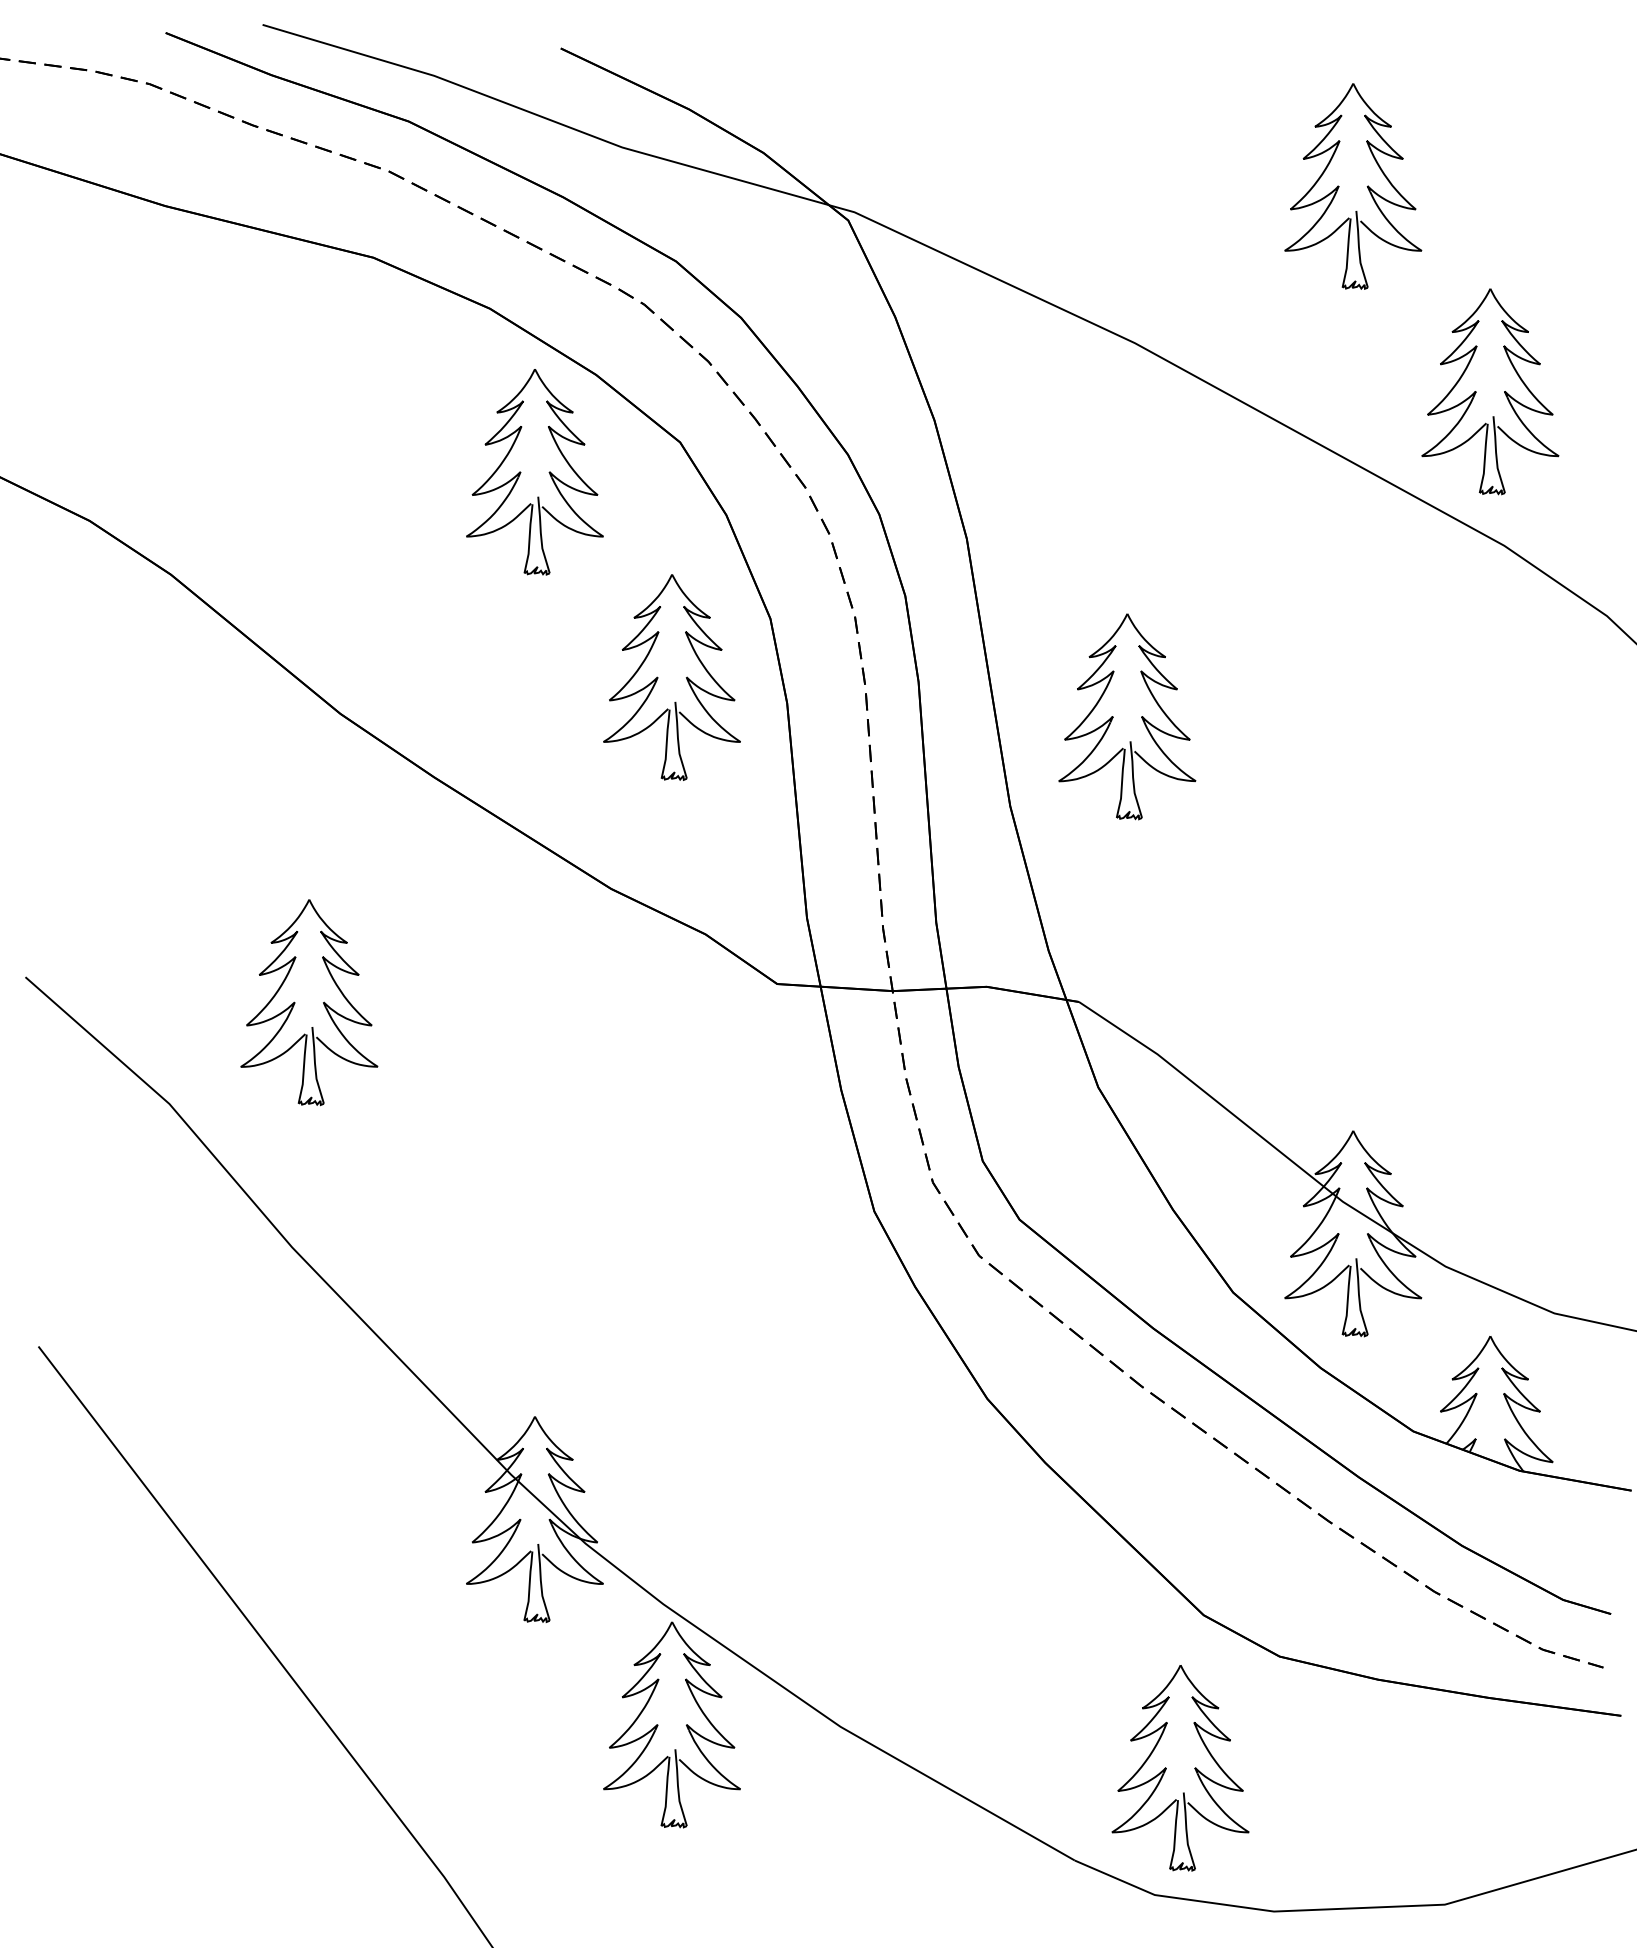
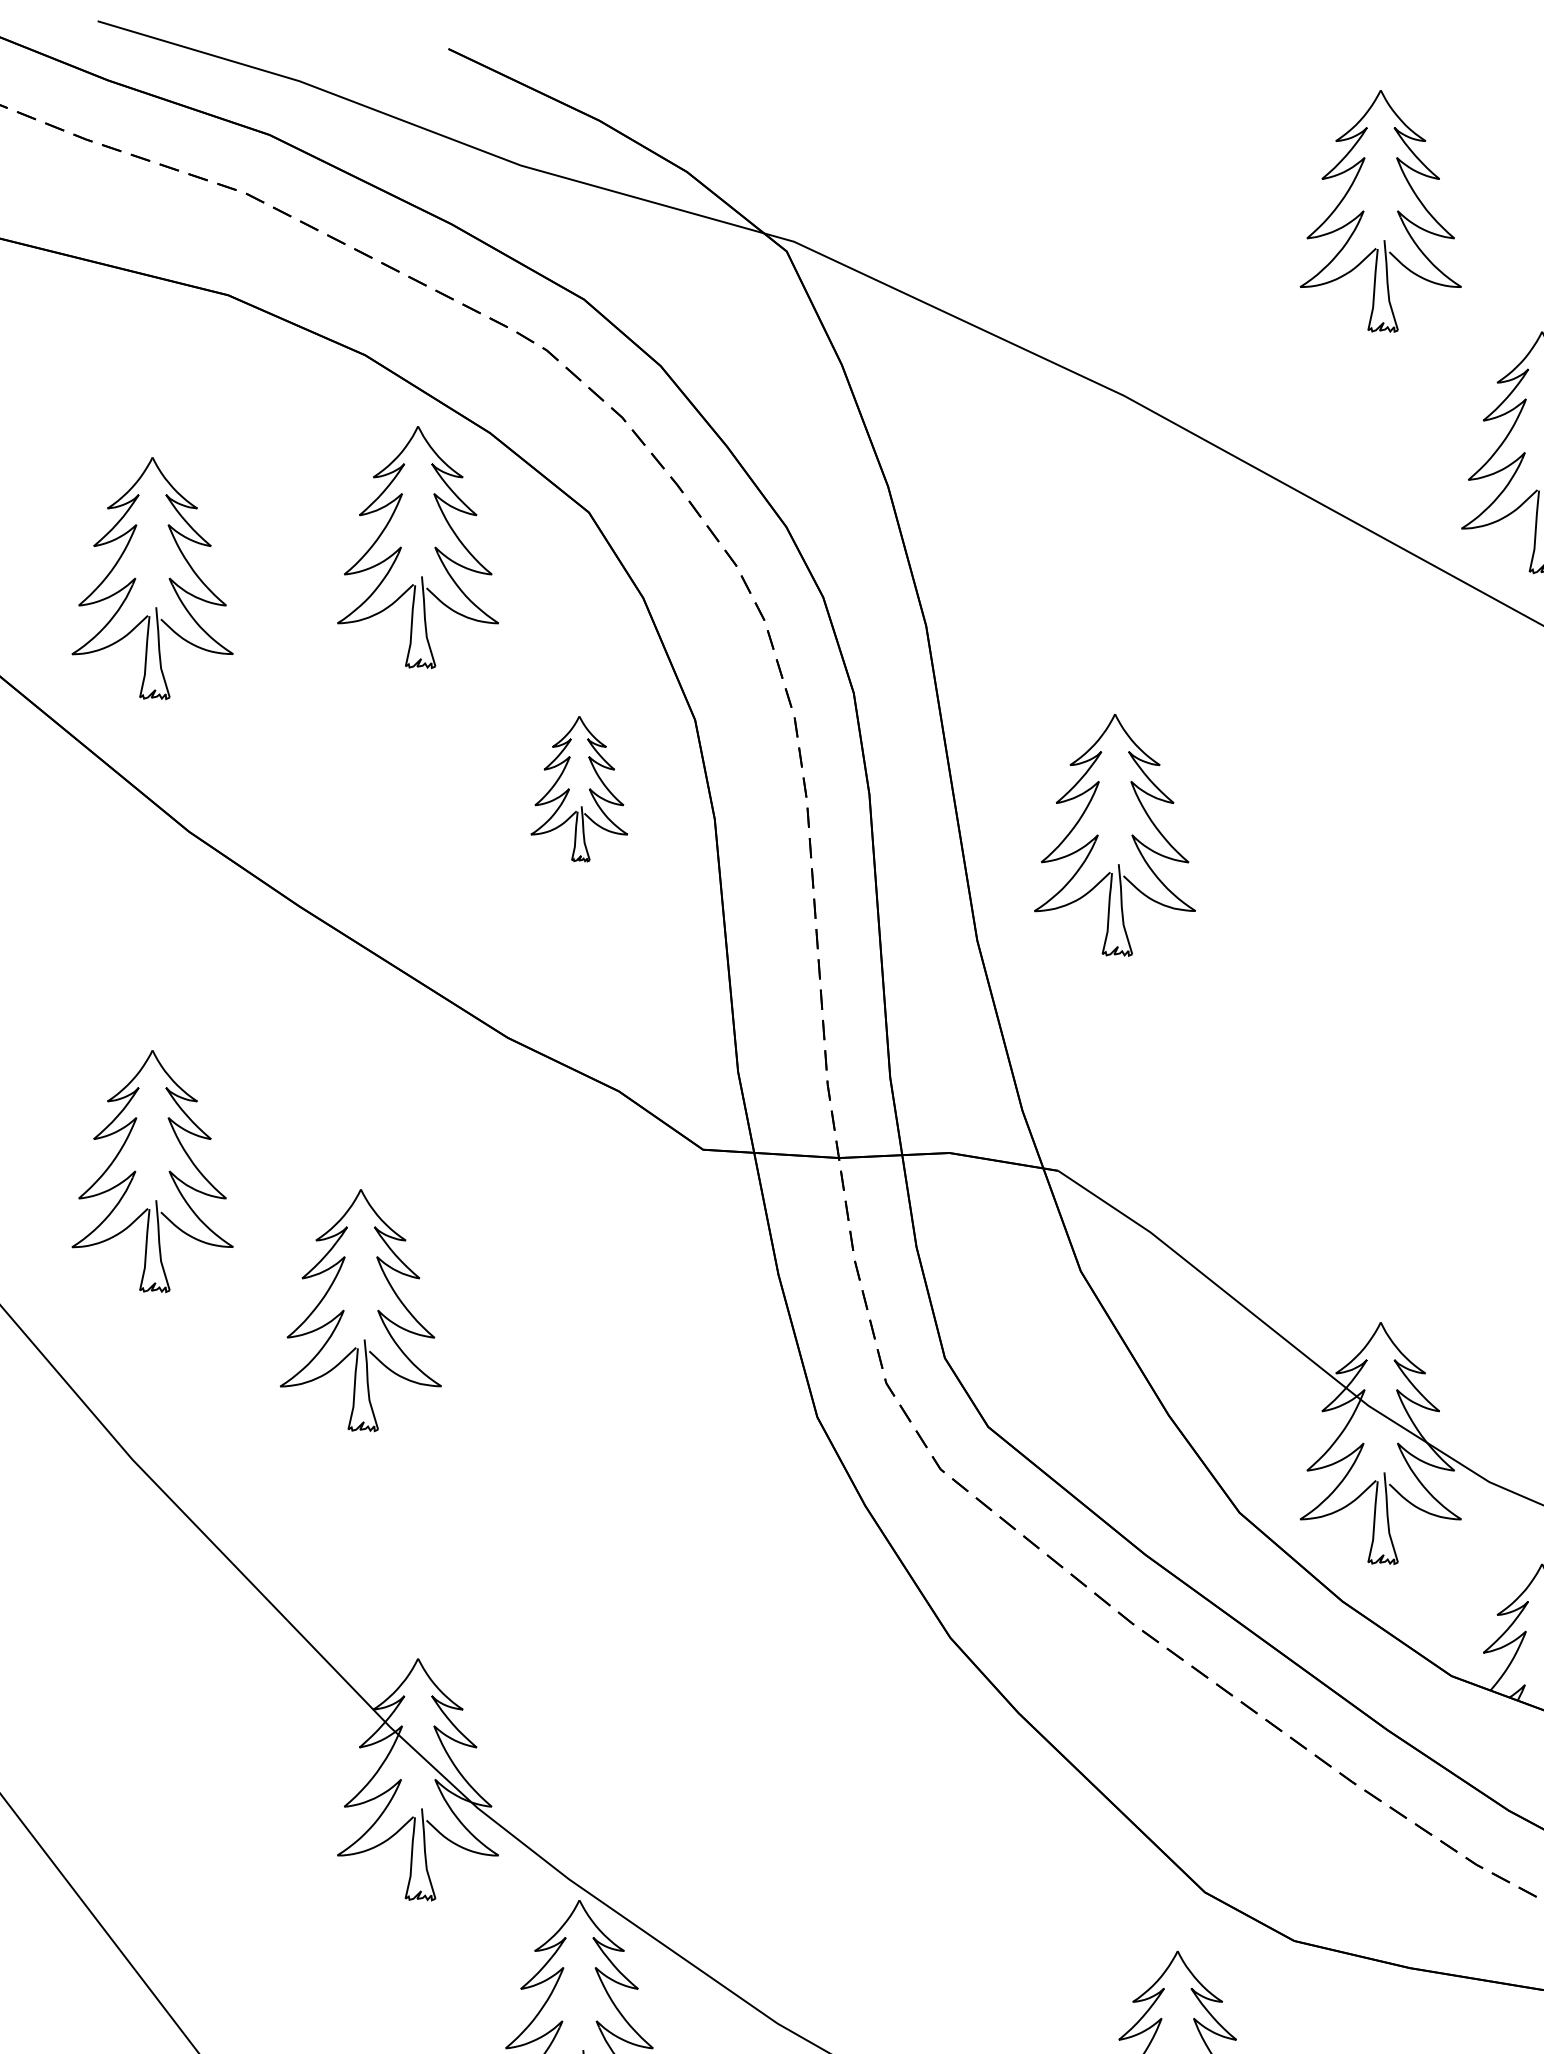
part: (295, 498) -> (136, 578), added
part: (671, 677) -> (578, 789), size x0.6
part: (472, 1120) -> (344, 1310), added

